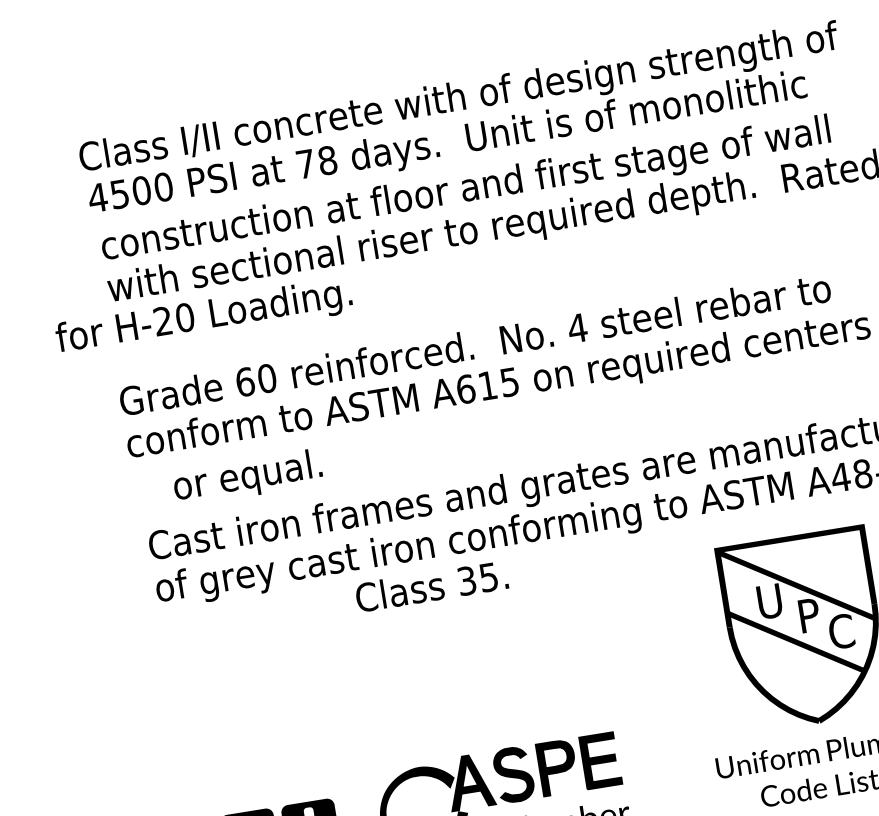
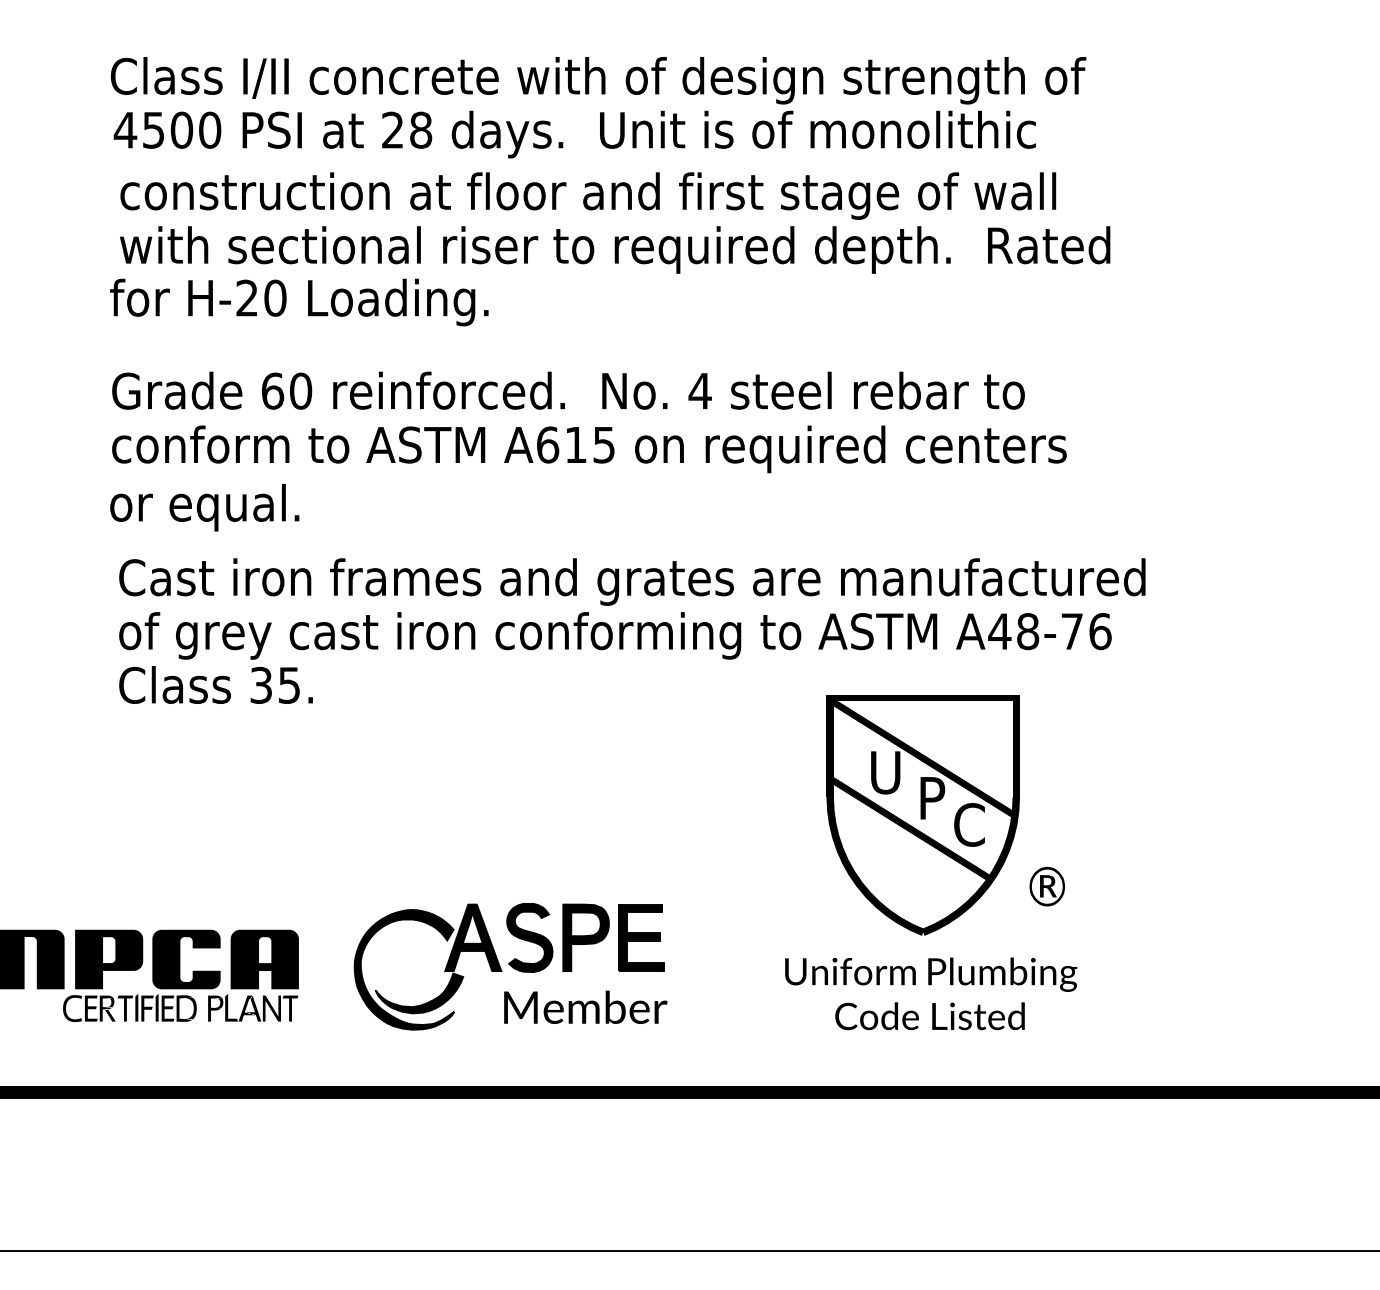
text: (305, 163) -> (392, 129), 78 -> 28
text: (204, 318) -> (299, 302), moved
text: (247, 477) -> (204, 507), moved
text: (431, 586) -> (215, 684), moved

